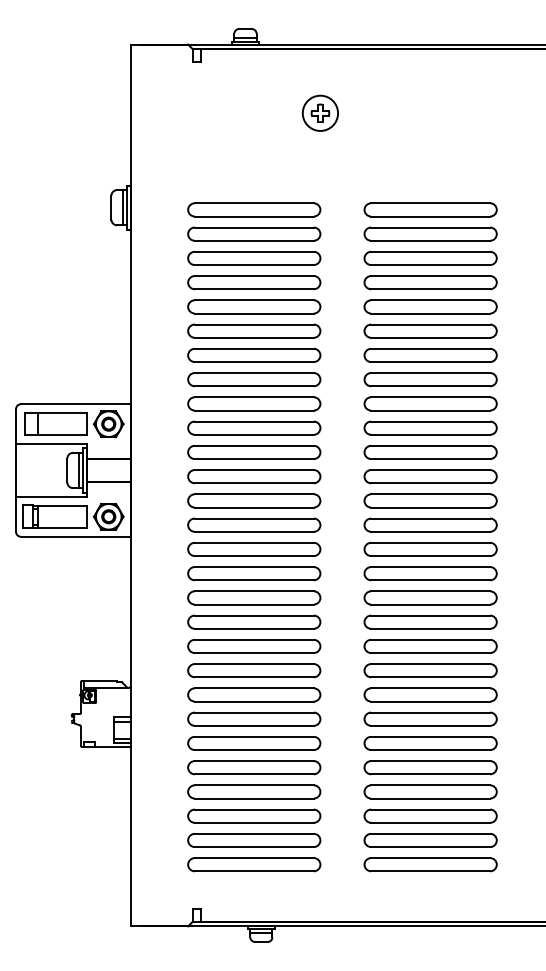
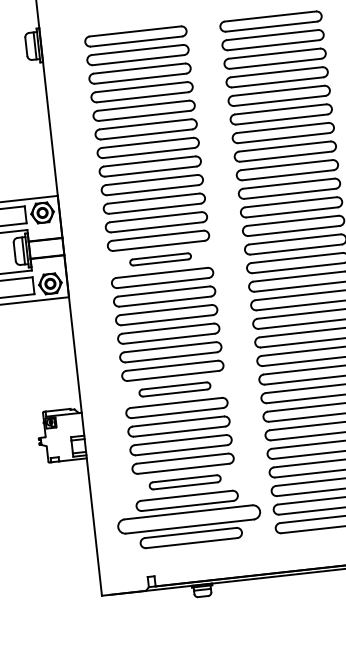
part: (254, 500) -> (160, 259), size x0.6
part: (254, 670) -> (175, 389), size x0.7
part: (254, 791) -> (185, 481), size x0.7
part: (254, 840) -> (189, 519), size x1.4

